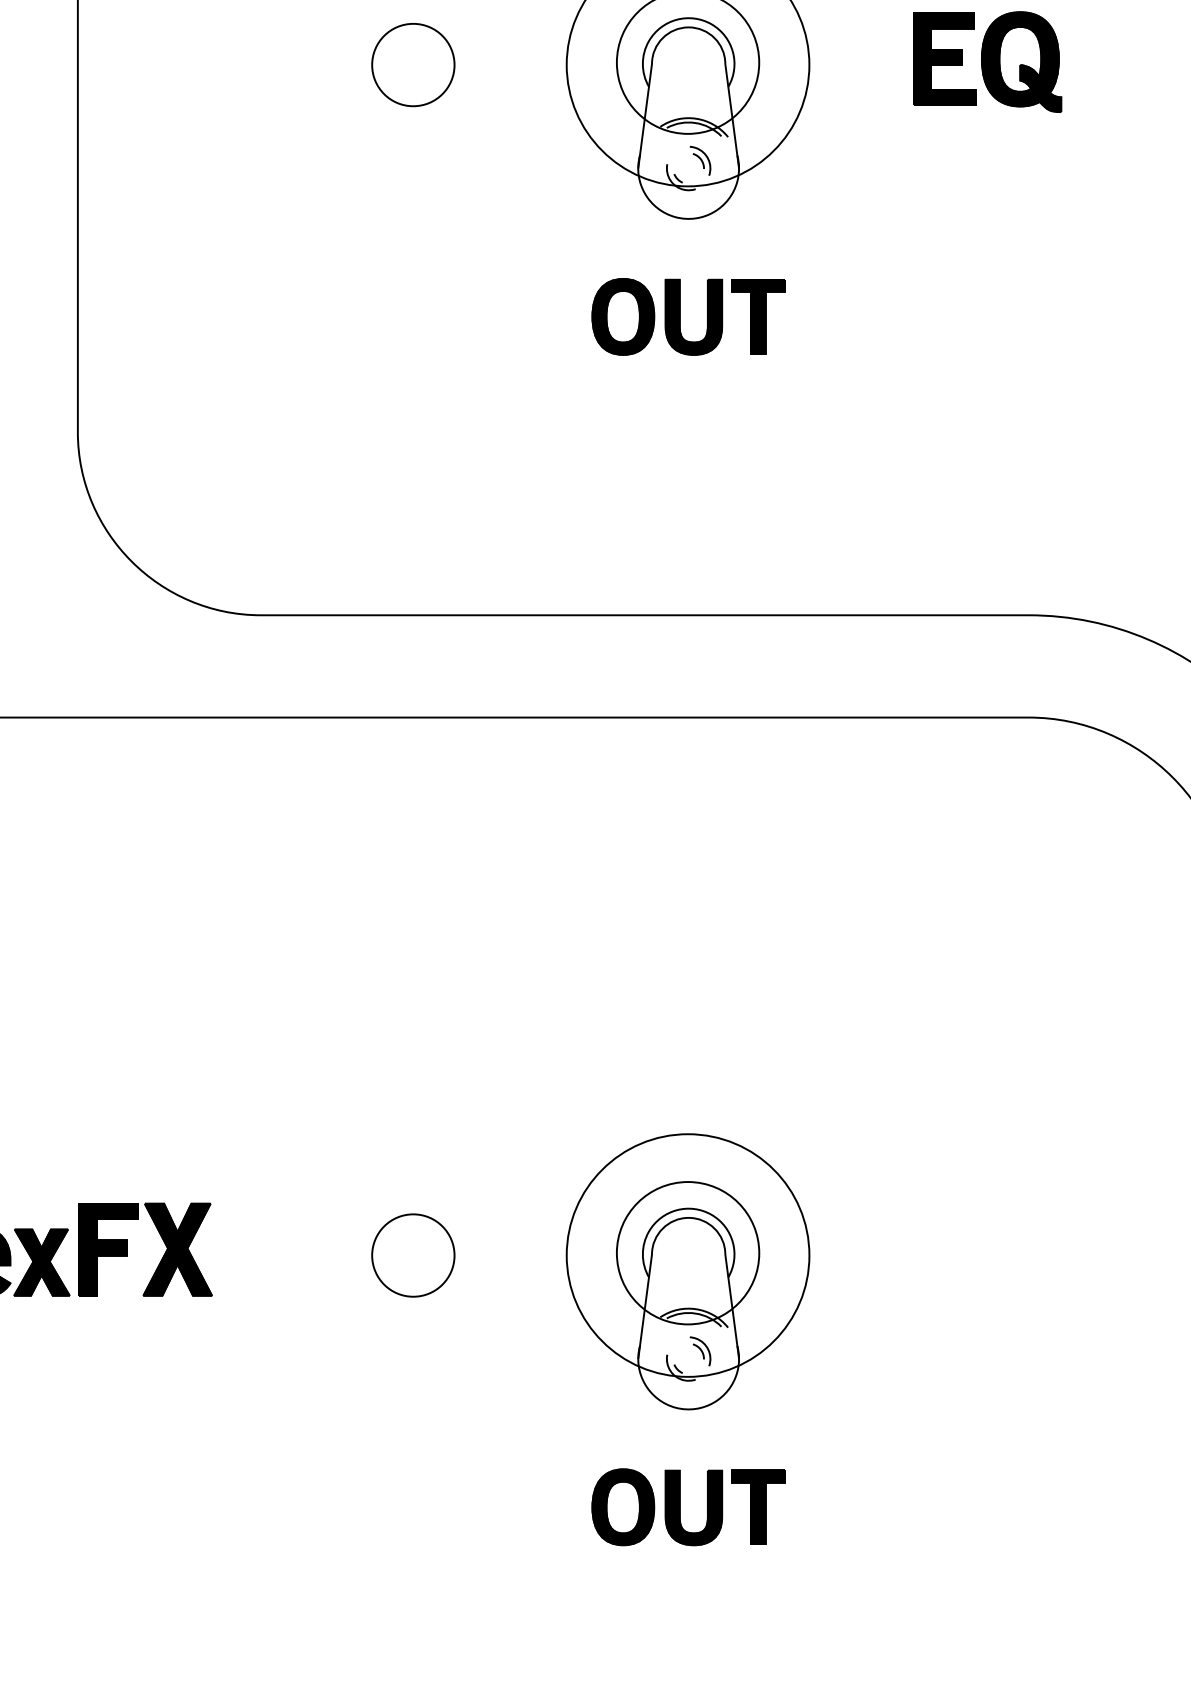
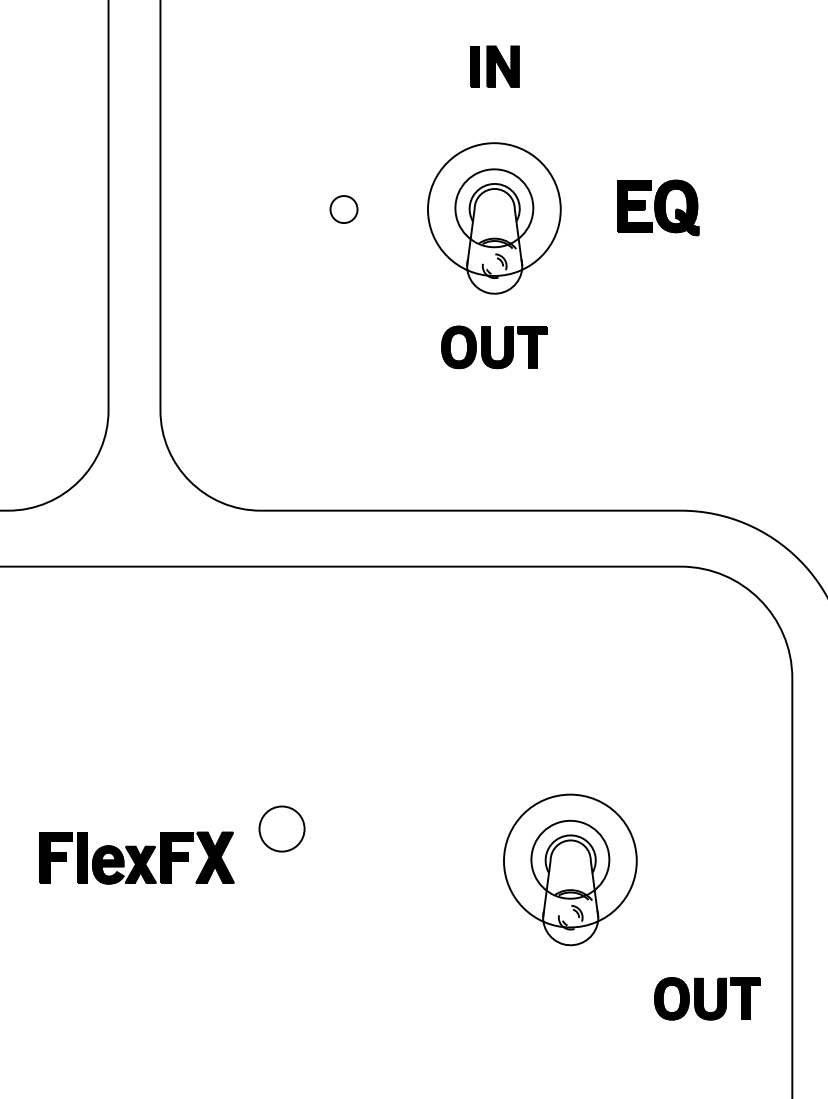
part: (412, 64) -> (343, 209), size x0.6
part: (412, 1254) -> (281, 828), moved
part: (688, 1270) -> (570, 869), moved
part: (688, 1506) -> (707, 998), moved

